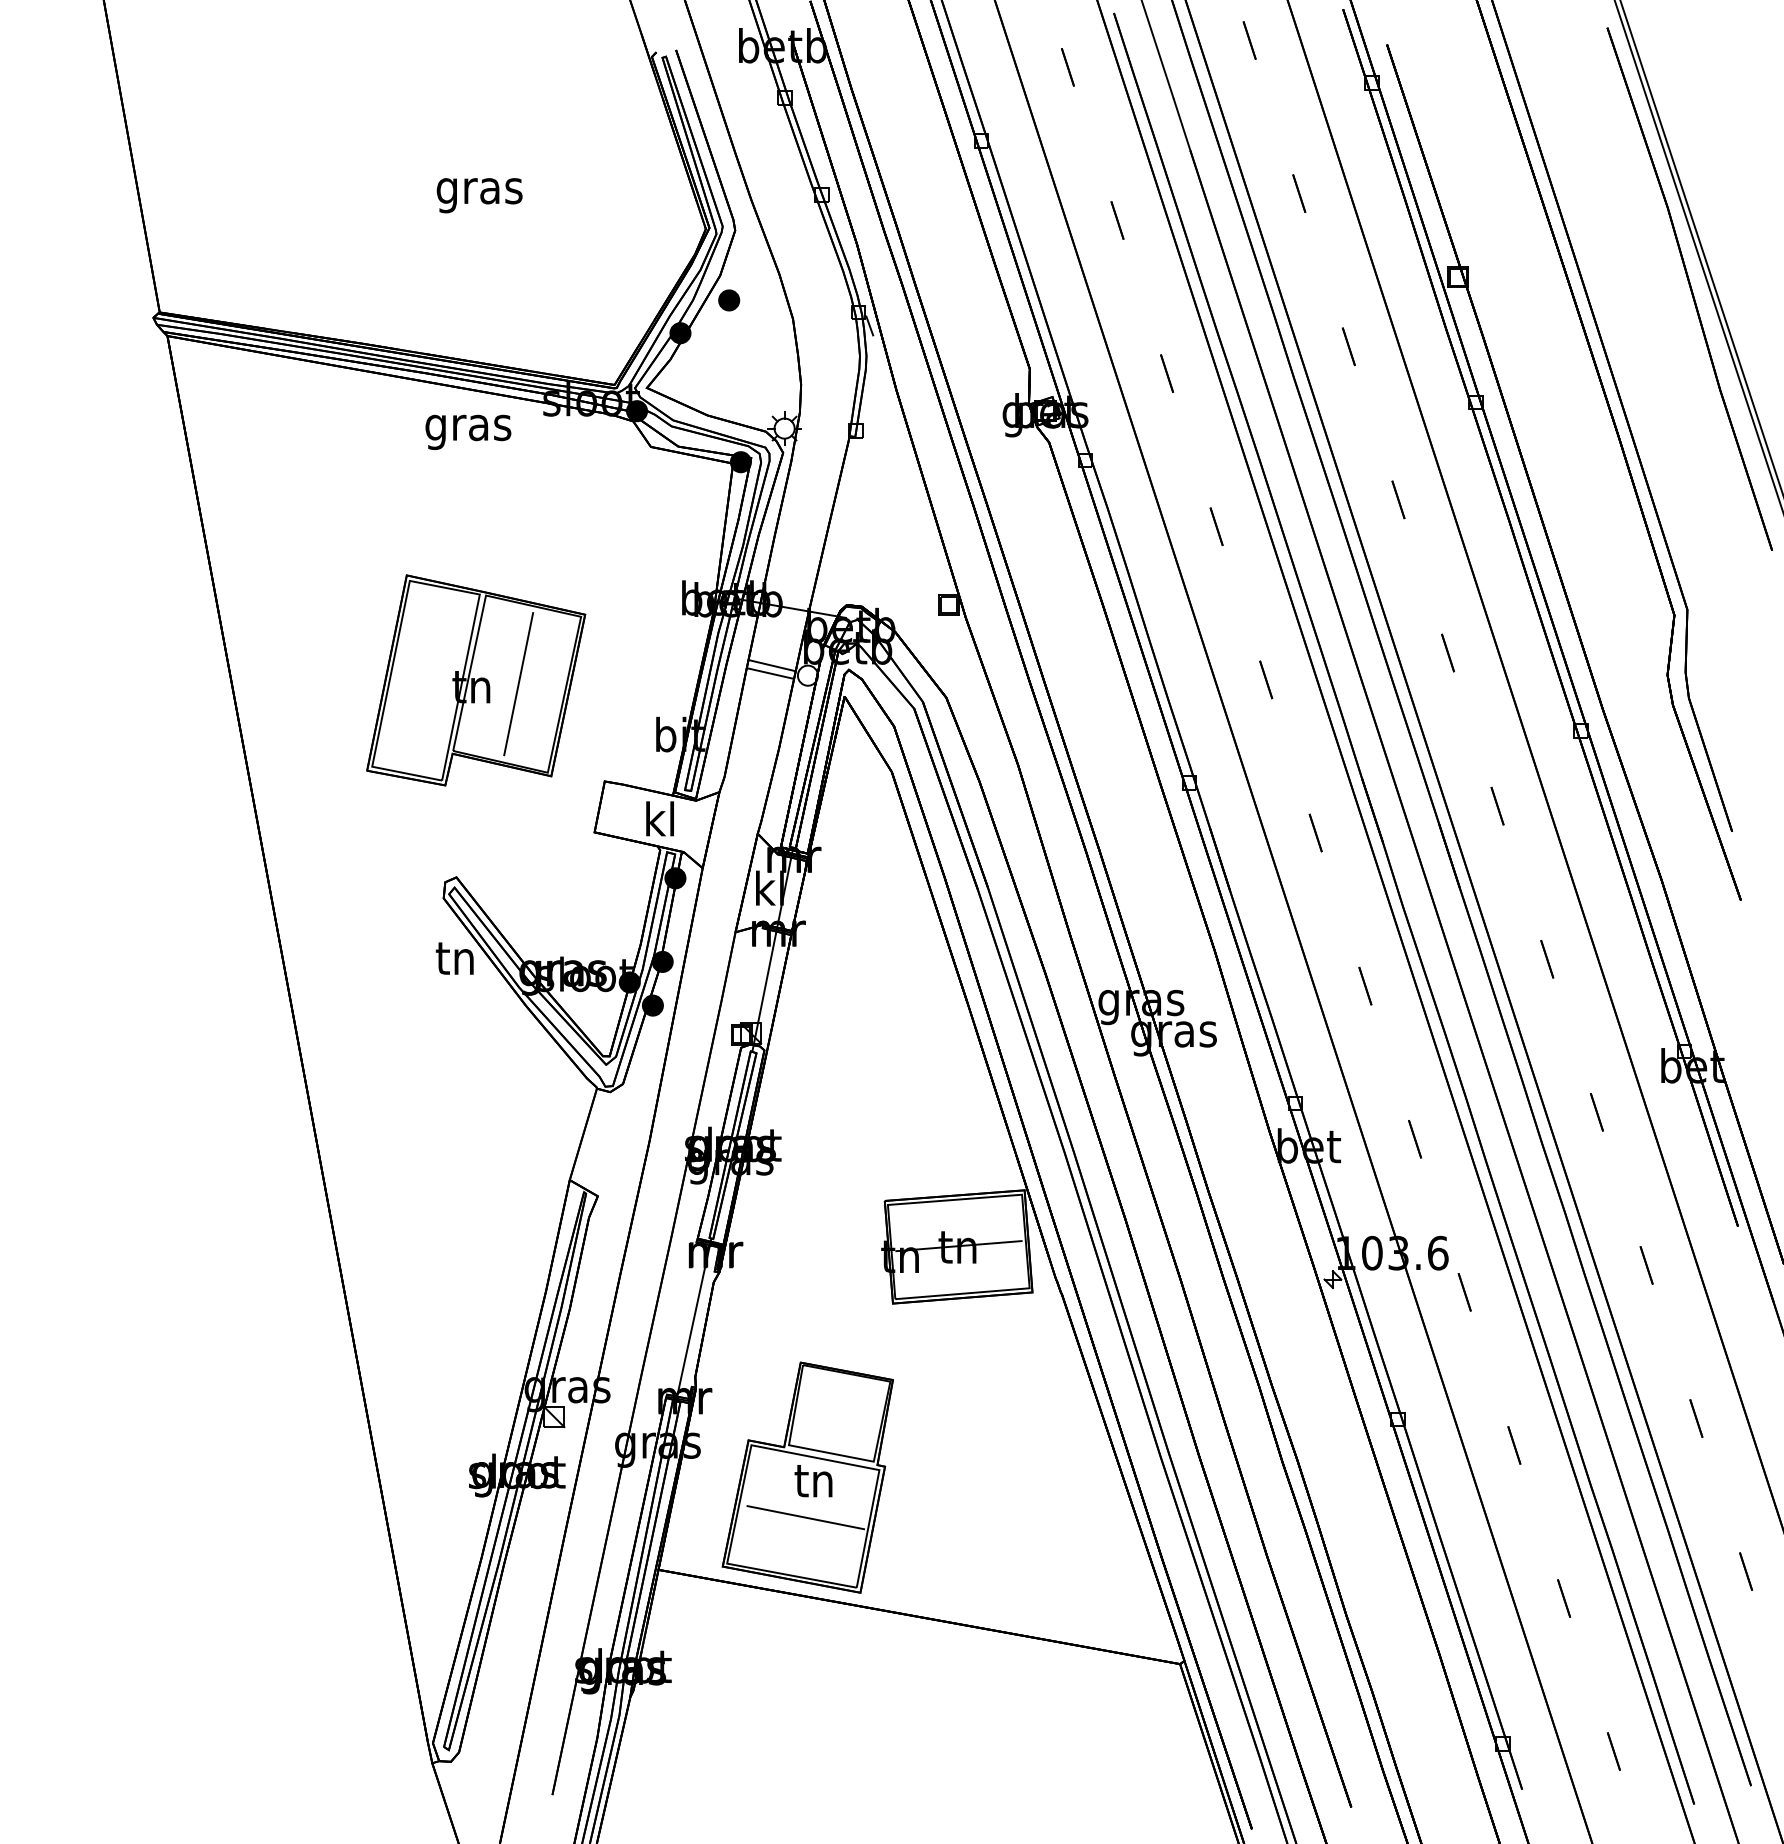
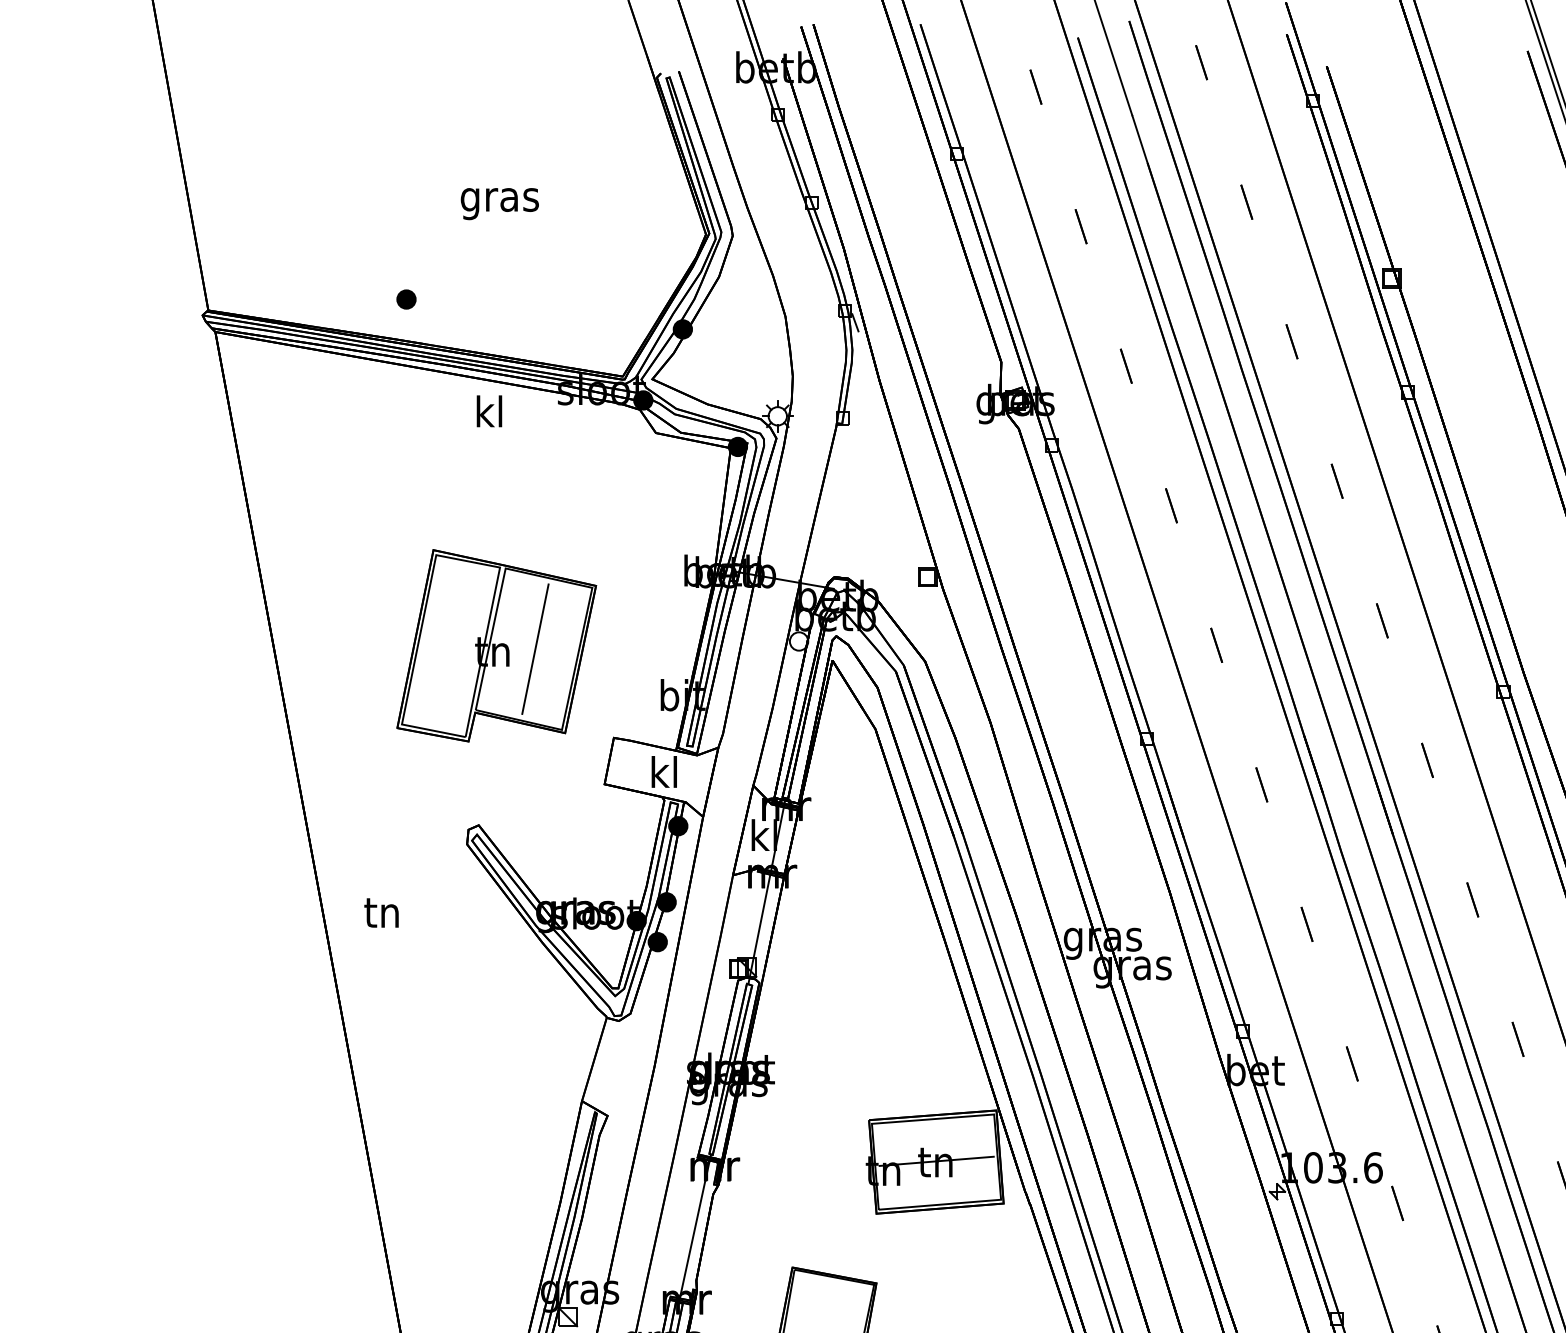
part: (729, 300) -> (406, 299), moved
text: (468, 427) -> (489, 415), gras -> kl
line: (771, 665) -> (765, 632), removed
line: (769, 673) -> (764, 639), removed
text: (454, 958) -> (381, 912), moved

